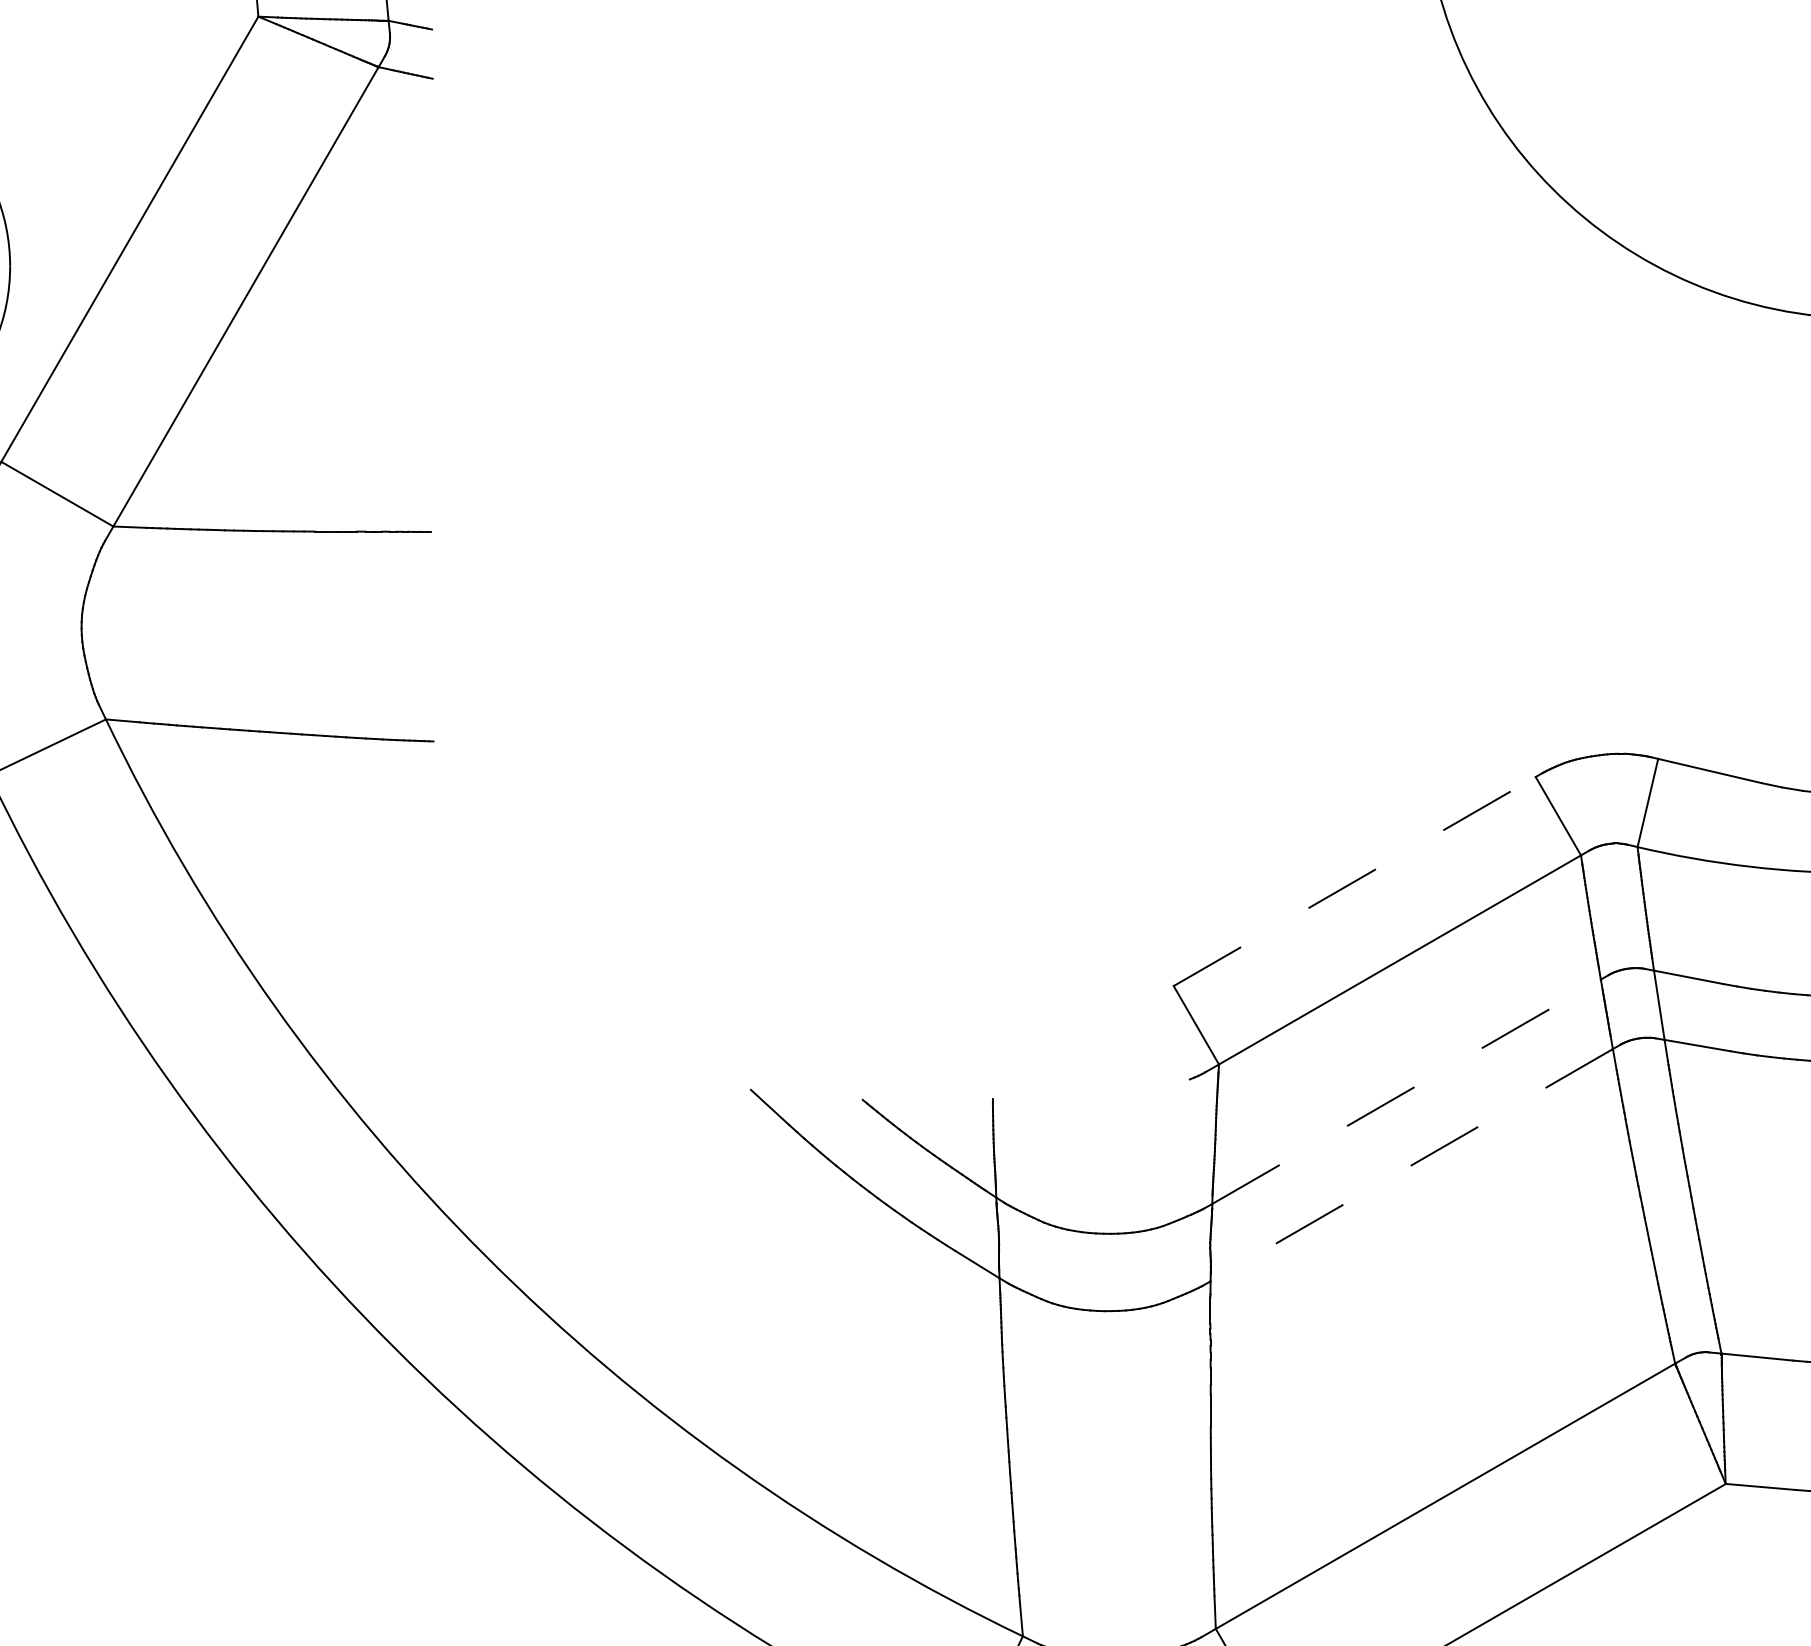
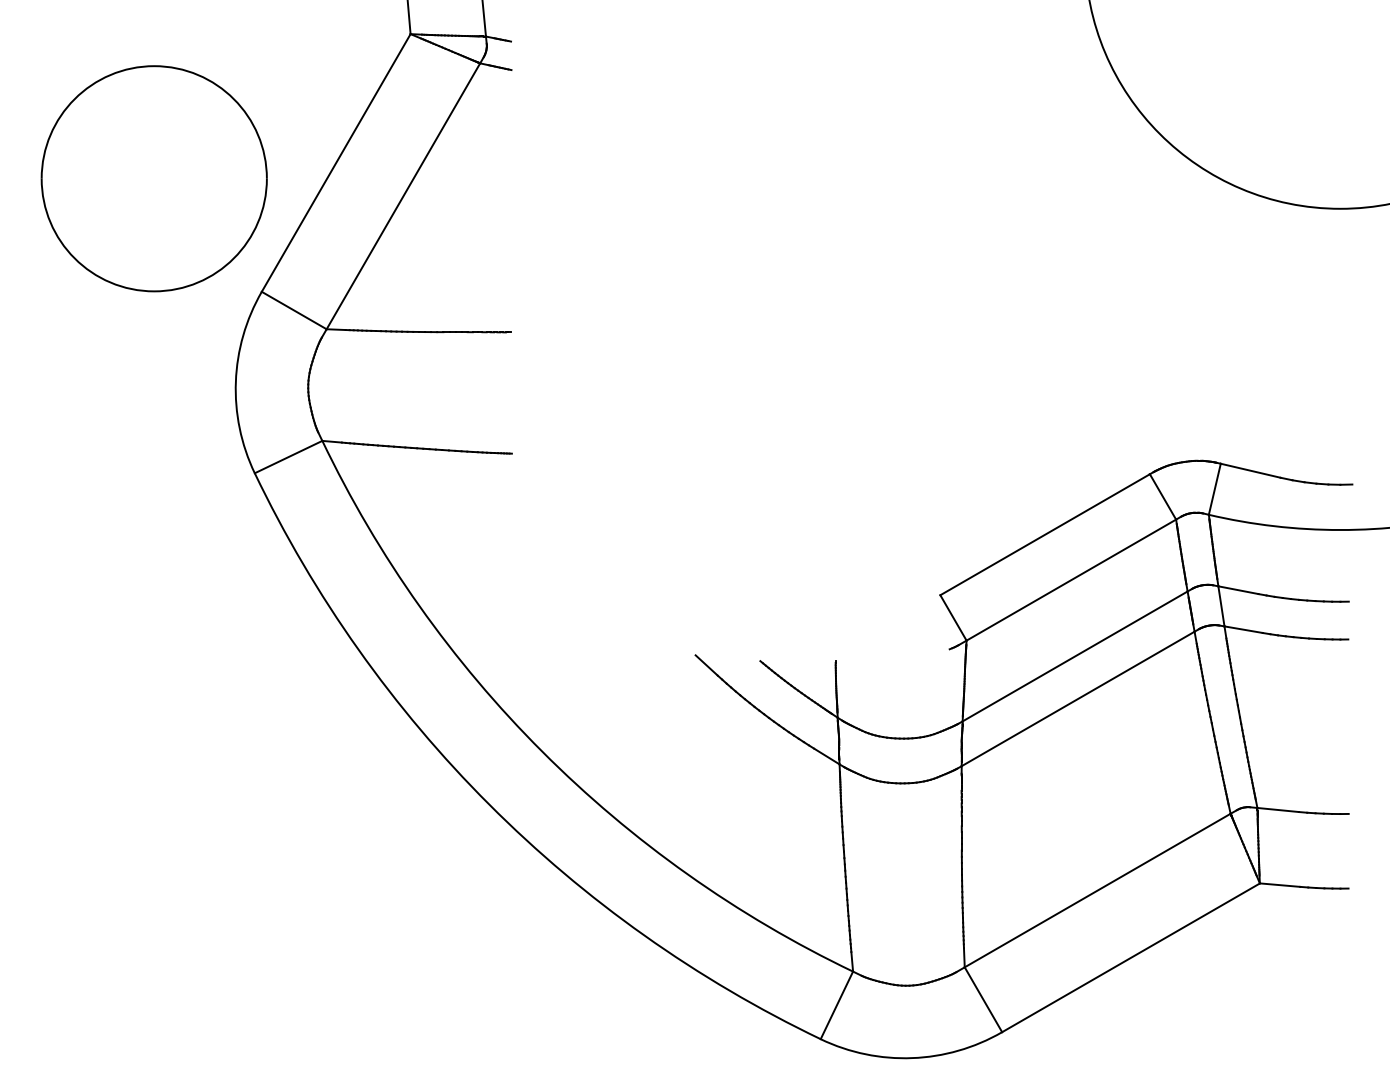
line: (1355, 881) -> (1045, 534), dashed -> solid
line: (1407, 1091) -> (1075, 656), dashed -> solid
line: (1410, 1166) -> (1077, 699), dashed -> solid

